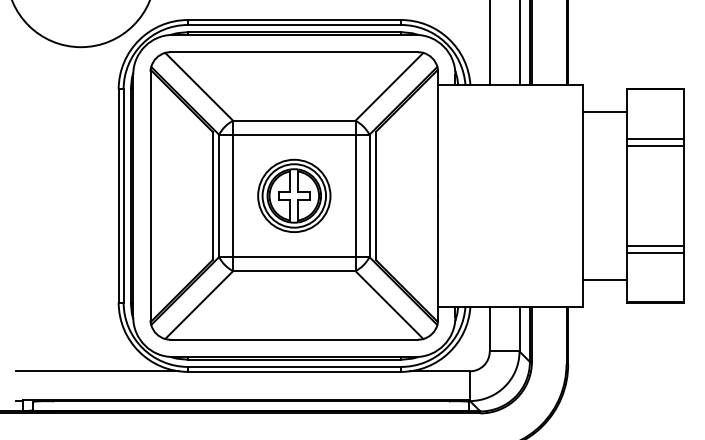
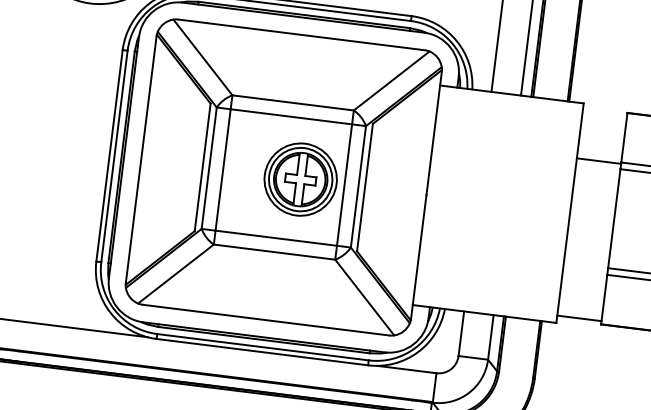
line: (604, 111) -> (598, 160), moved
part: (294, 195) -> (300, 179), moved
line: (604, 280) -> (578, 318), moved

